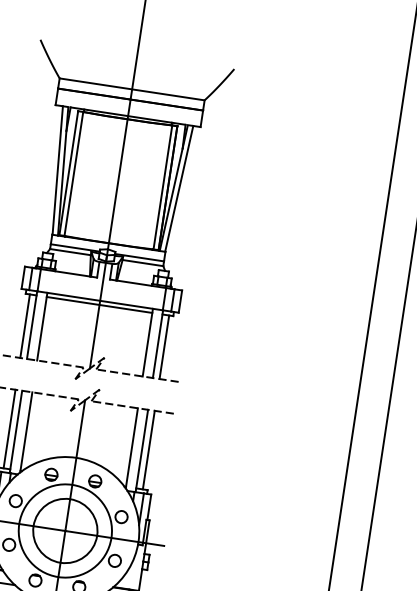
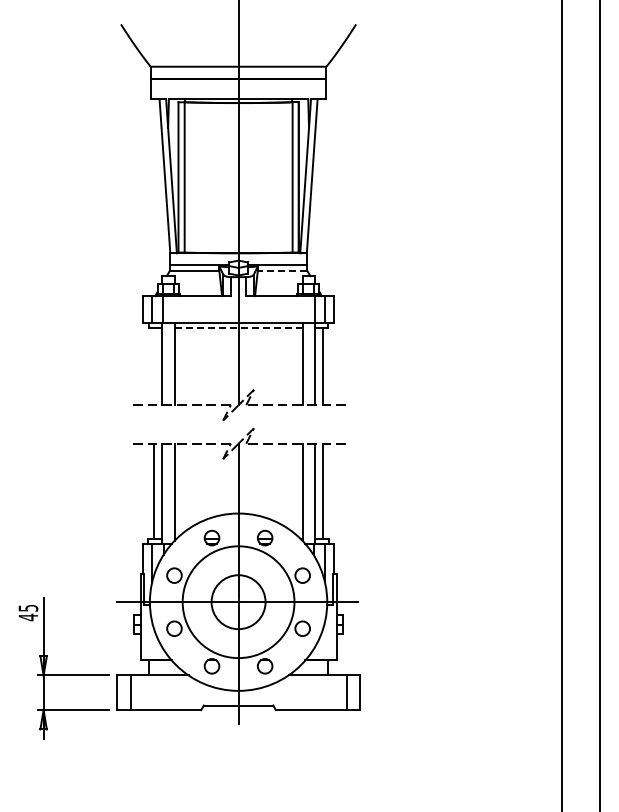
line: (142, 262) -> (282, 270), solid -> dashed
line: (99, 305) -> (238, 328), solid -> dashed
line: (25, 326) -> (154, 366), removed
circle: (65, 530) -> (238, 601), size x0.7

